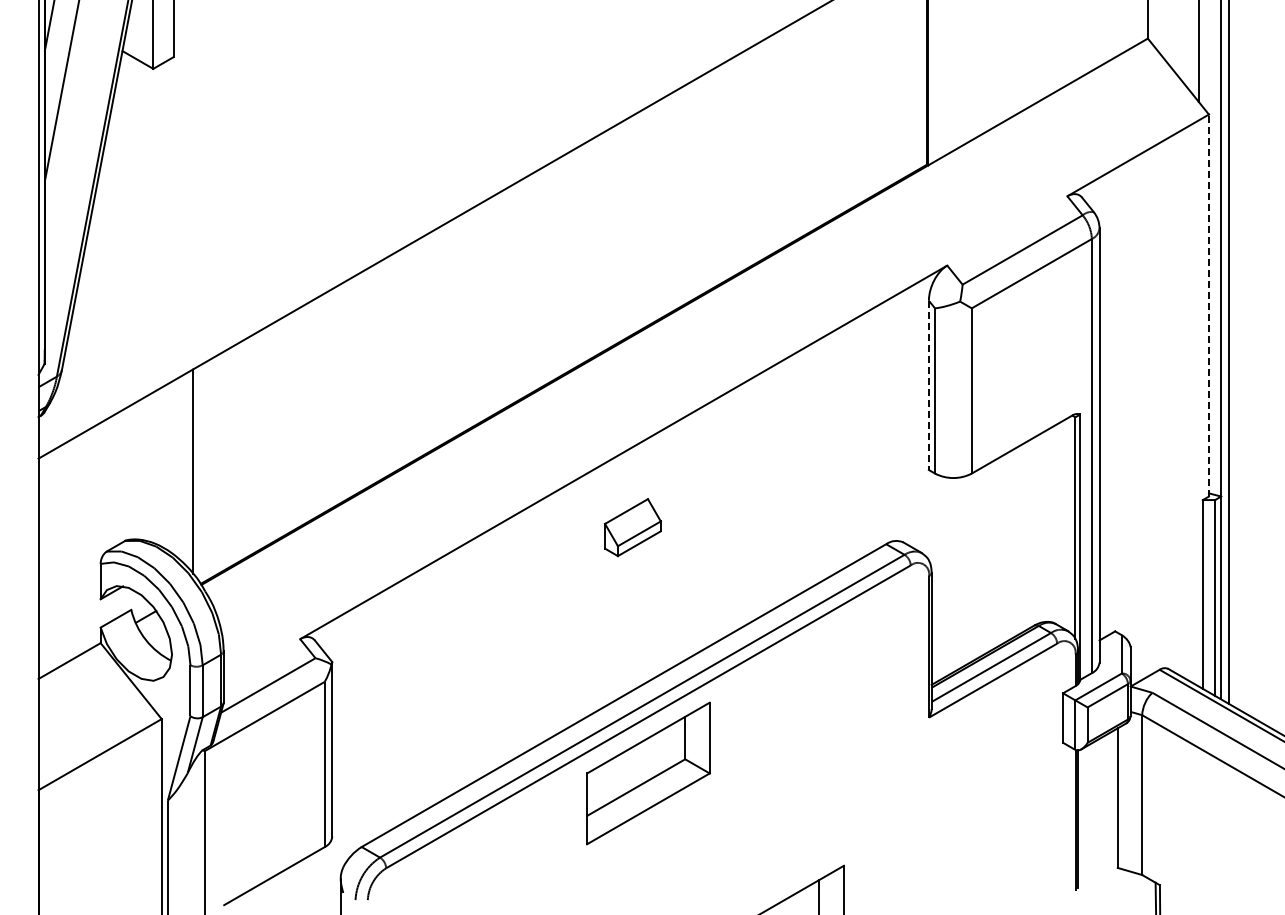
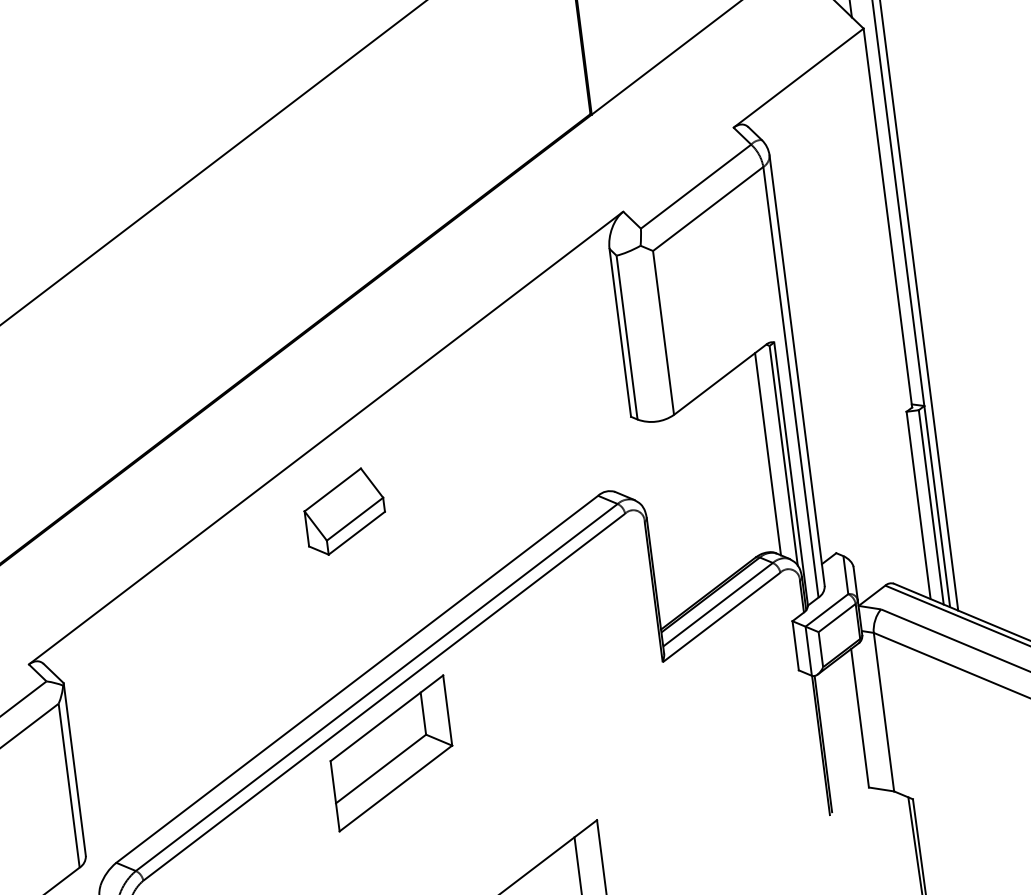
line: (1208, 305) -> (887, 218), dashed -> solid
line: (928, 385) -> (619, 333), dashed -> solid
line: (1060, 524) -> (768, 454), added
part: (632, 527) -> (344, 511), size x1.43

